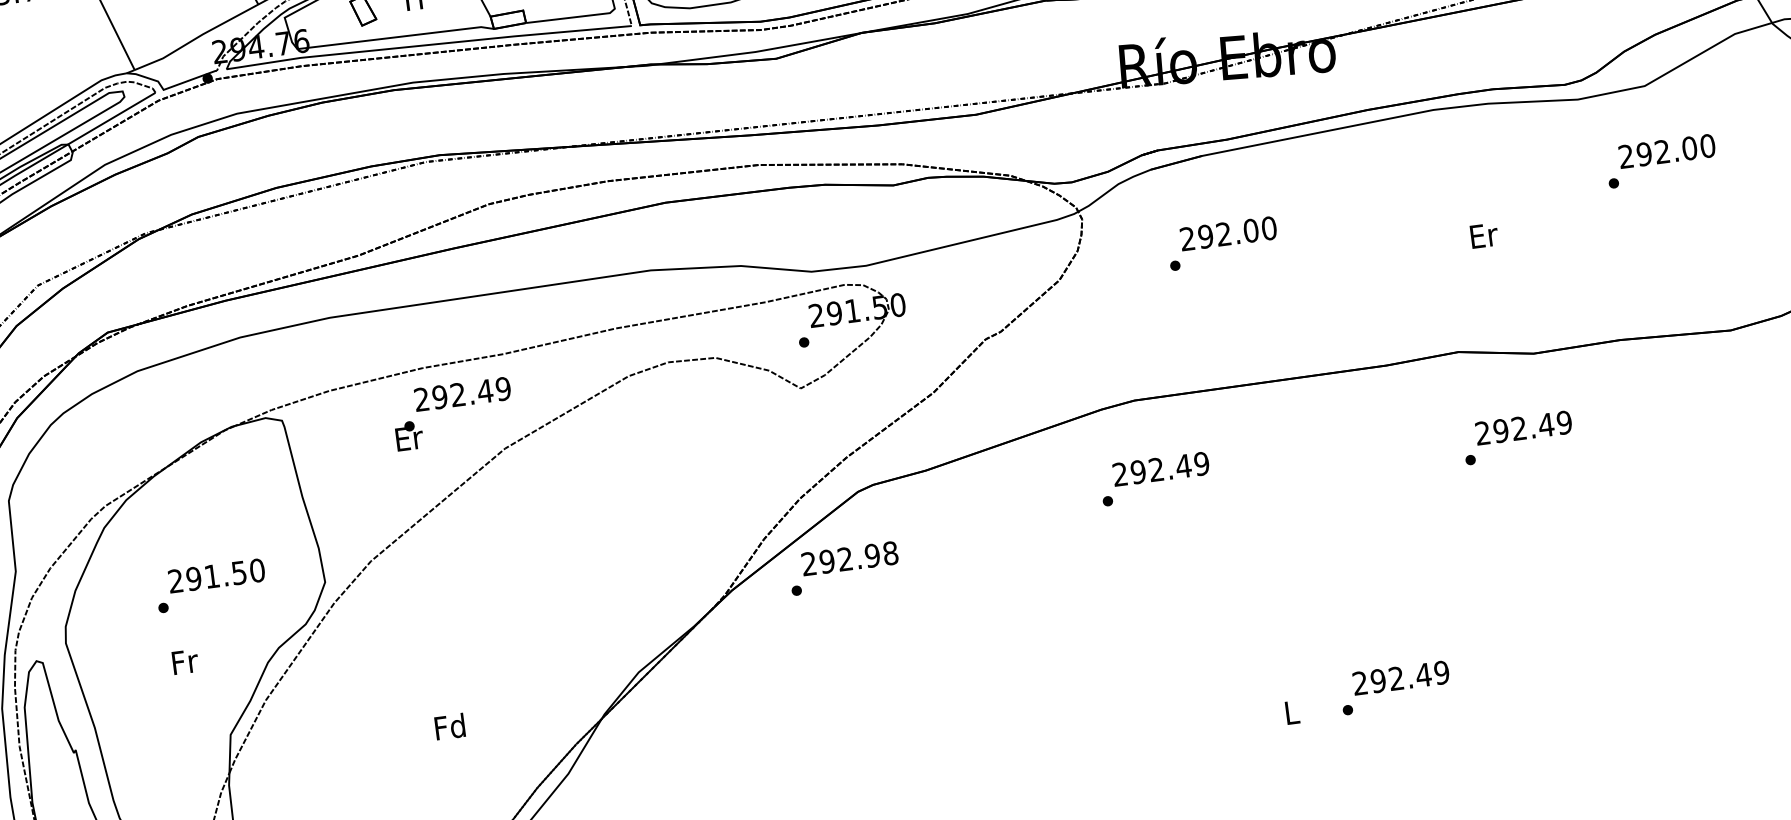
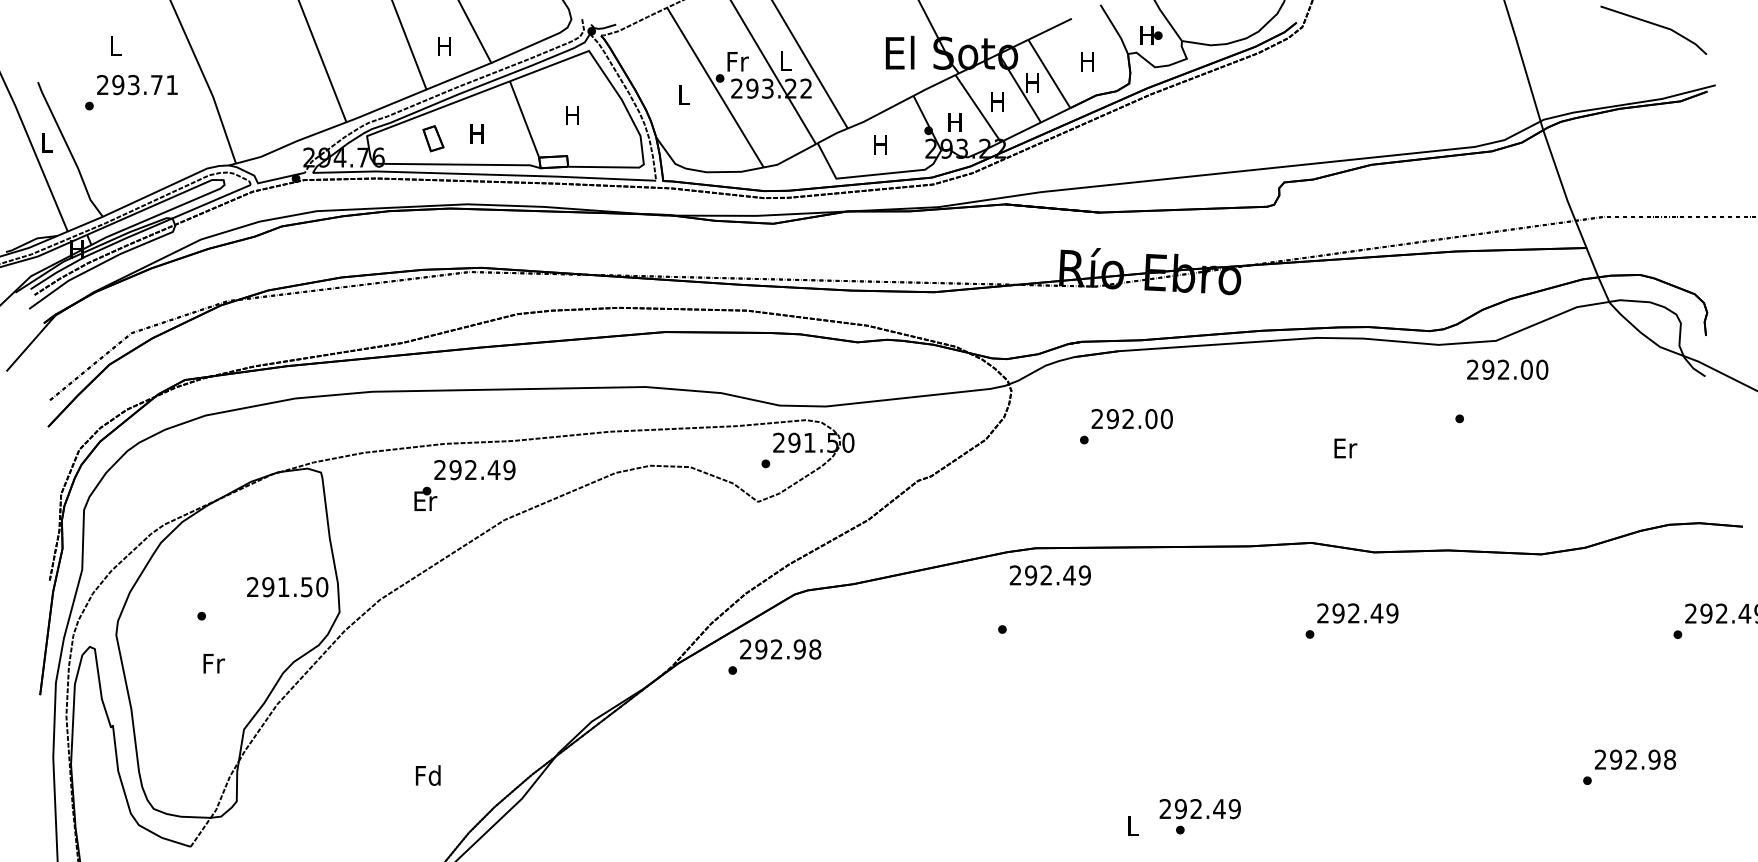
text: (1666, 150) -> (1507, 369), moved
text: (1160, 469) -> (1049, 575), moved
text: (216, 576) -> (287, 587), moved
text: (1400, 678) -> (1199, 809), moved
text: (450, 726) -> (428, 775), moved

